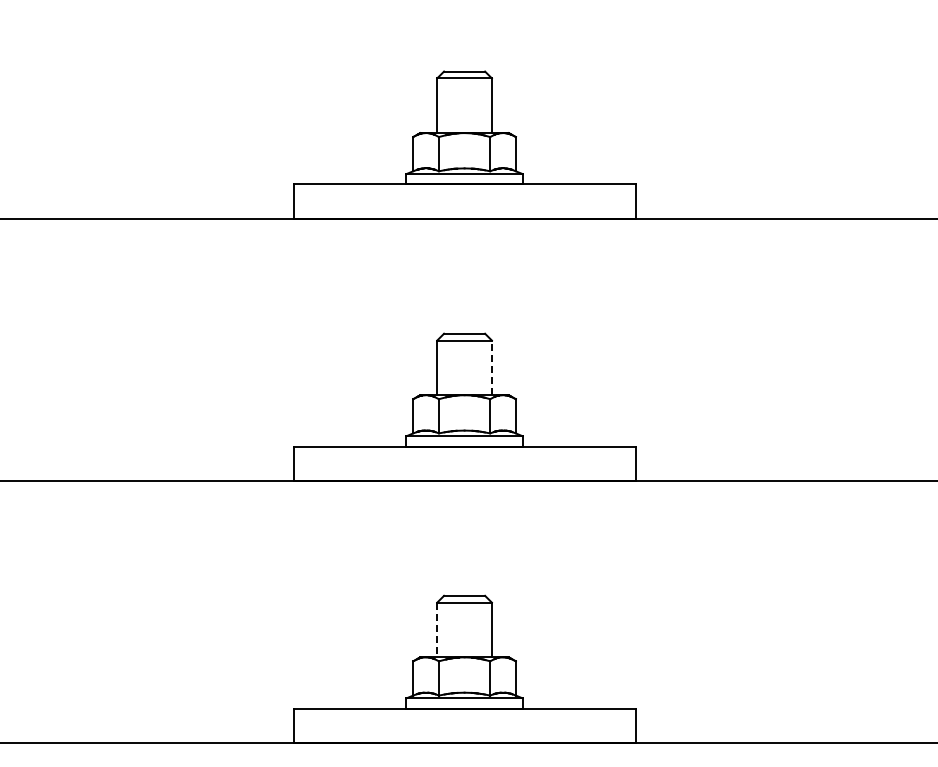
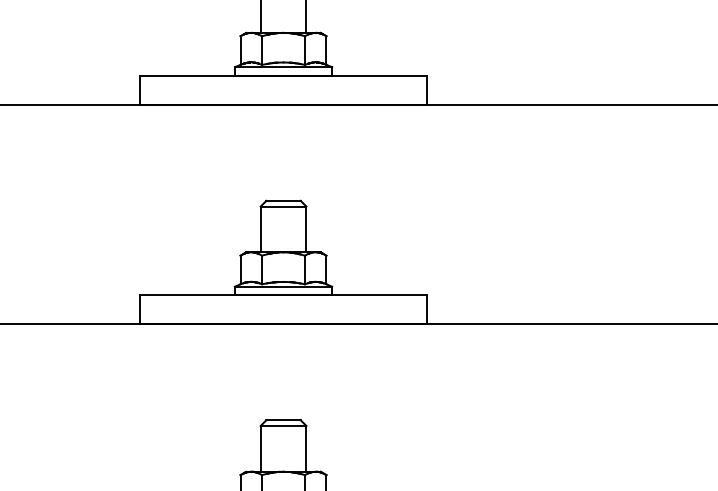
line: (491, 367) -> (306, 229), dashed -> solid
line: (437, 630) -> (260, 449), dashed -> solid

